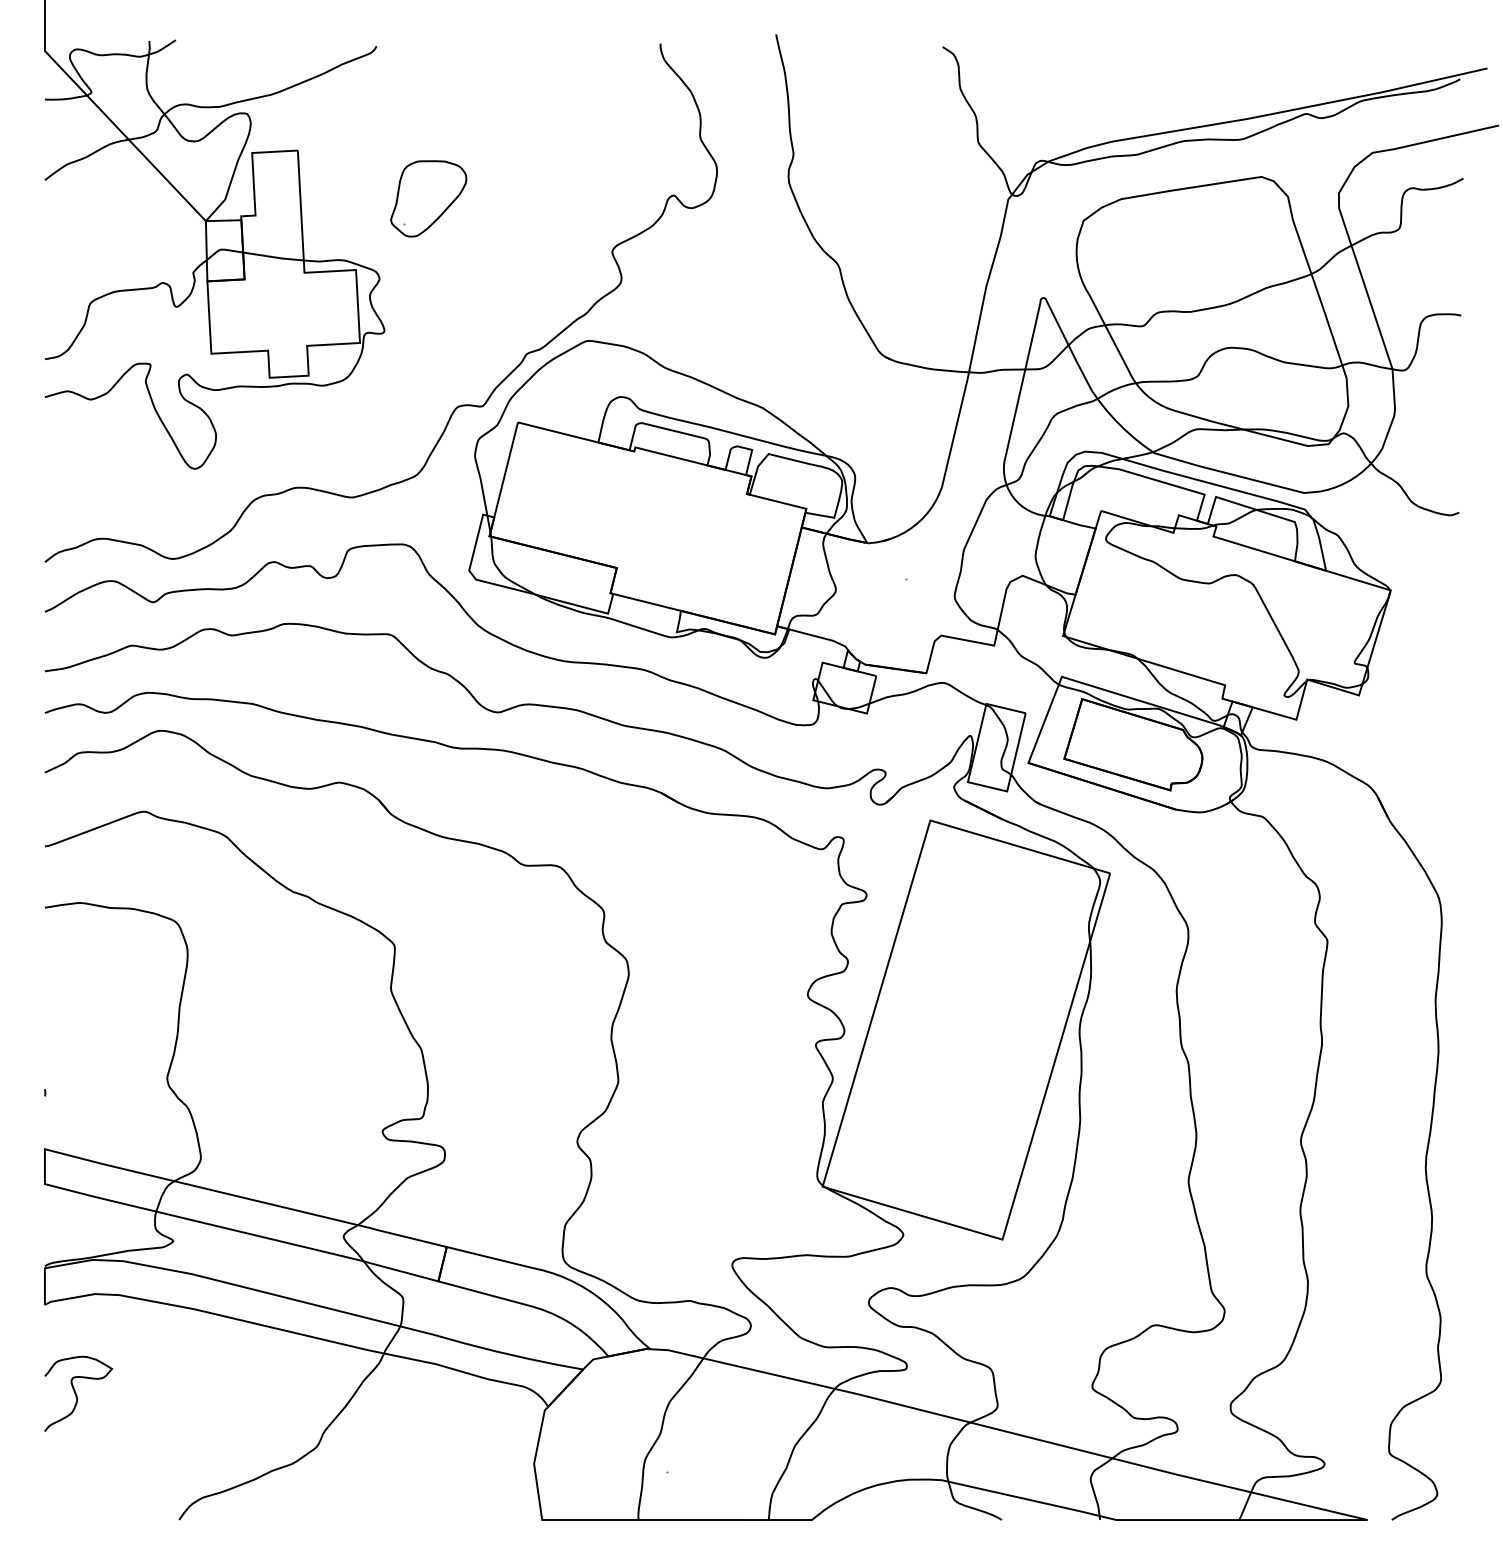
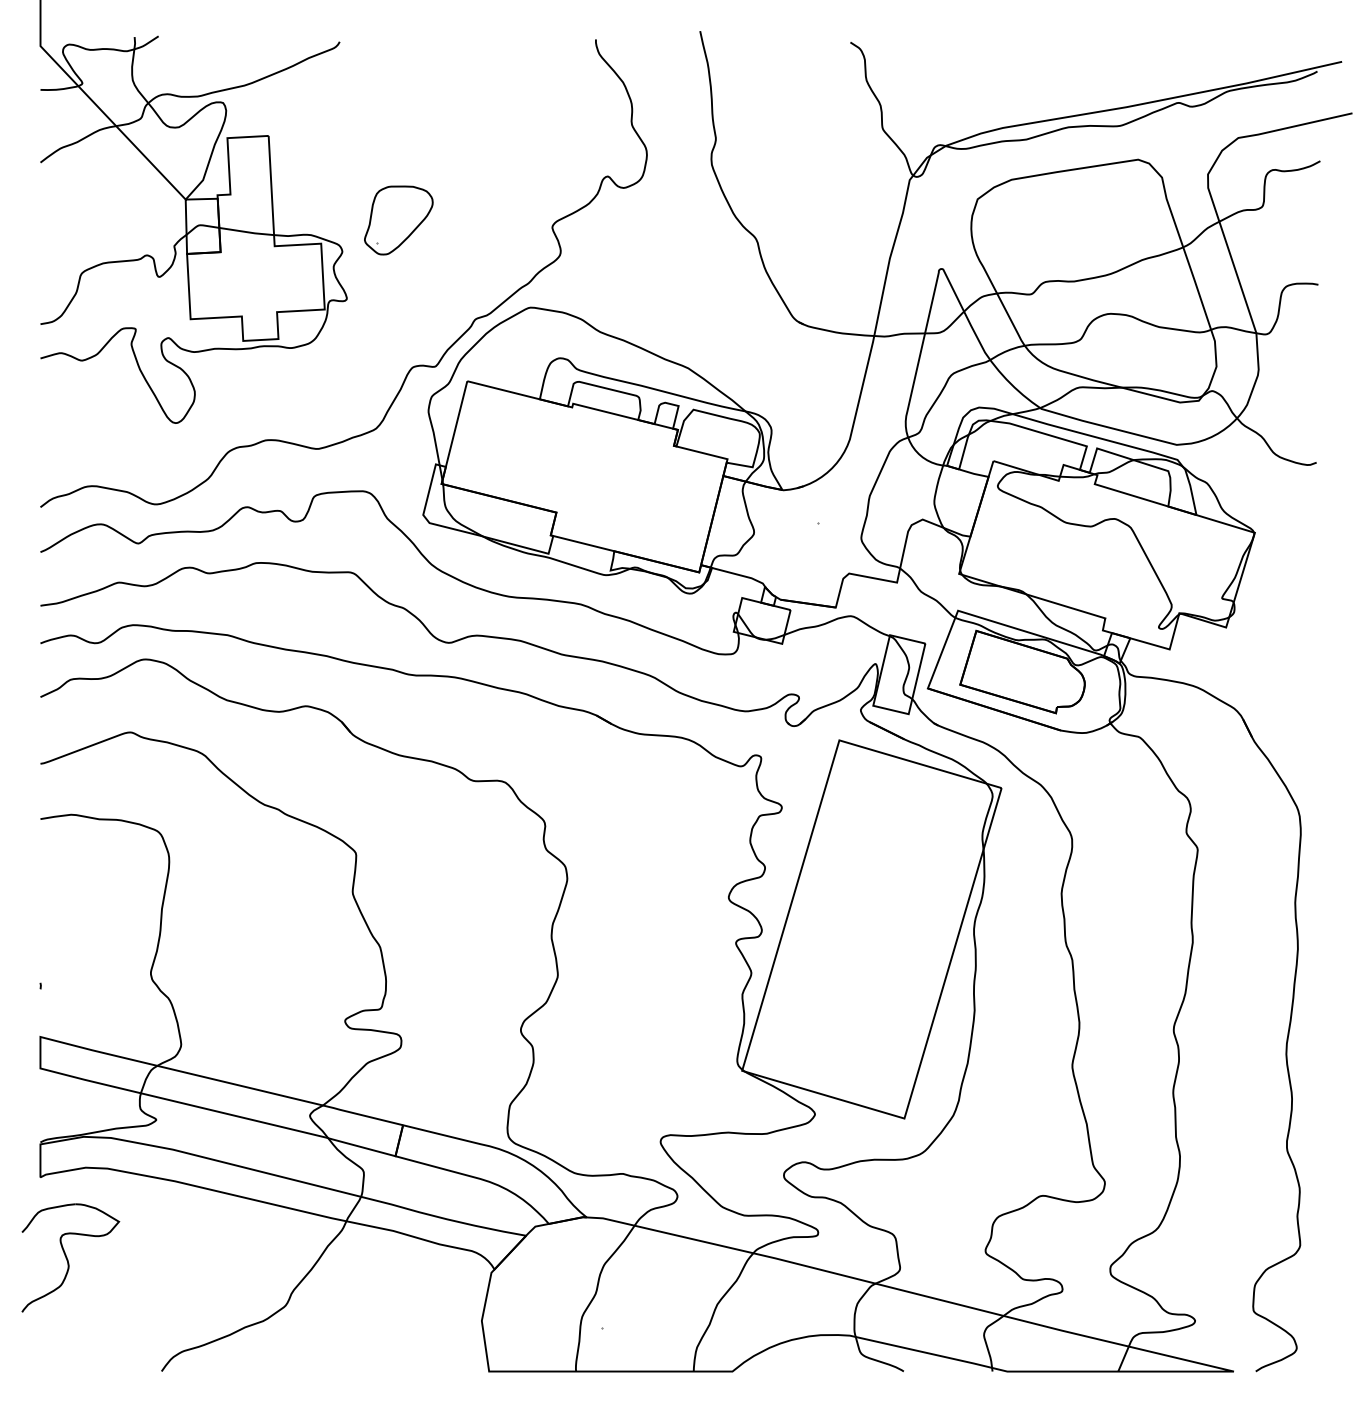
part: (428, 198) -> (398, 220), moved
part: (78, 1393) -> (70, 1257), size x1.6

